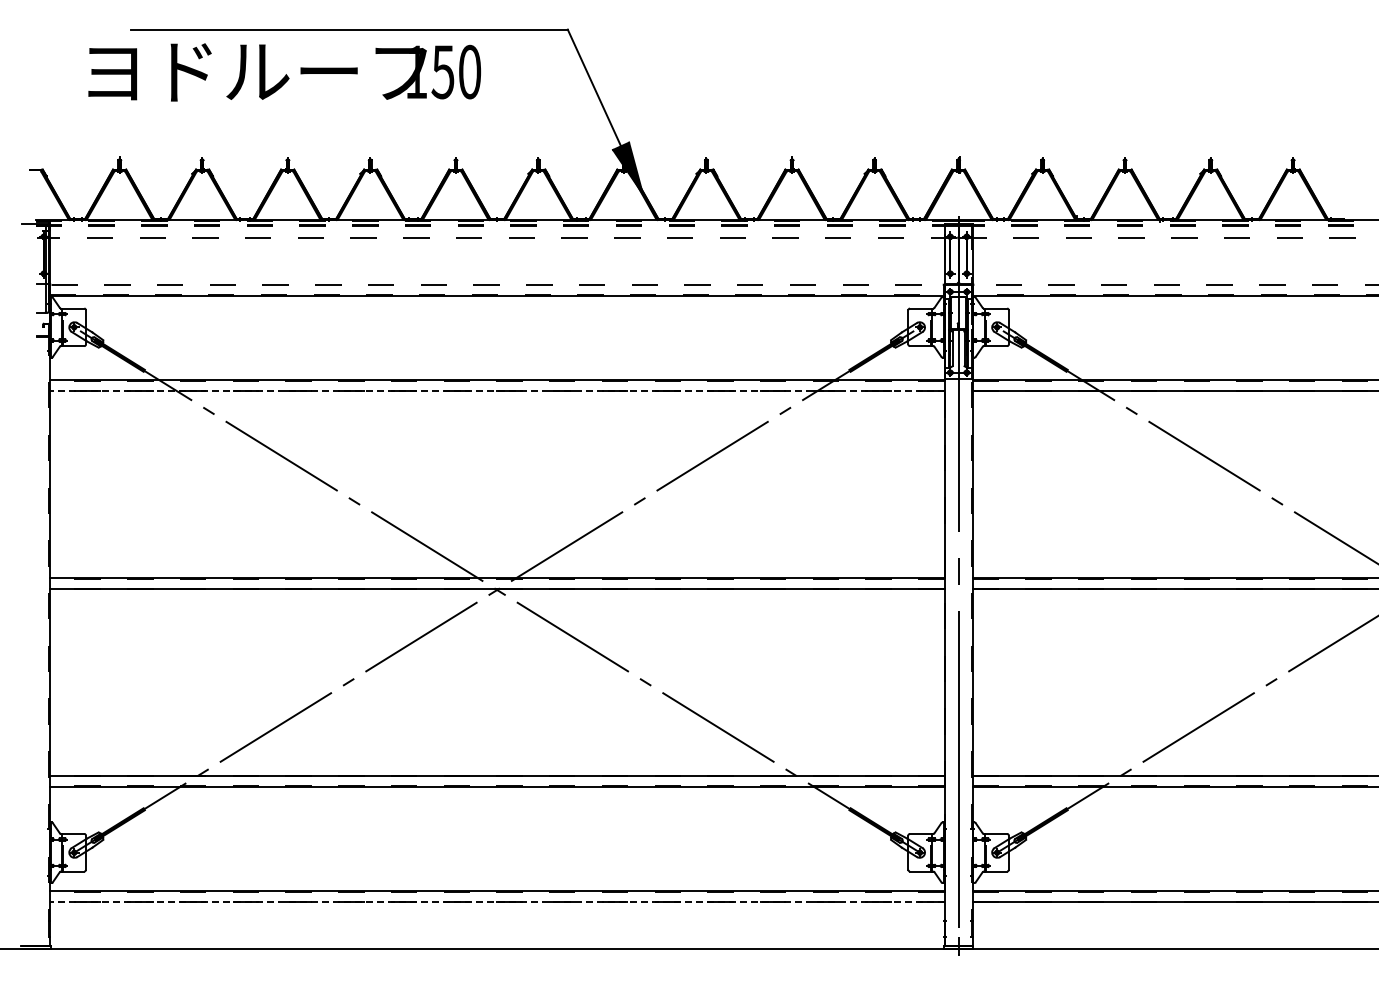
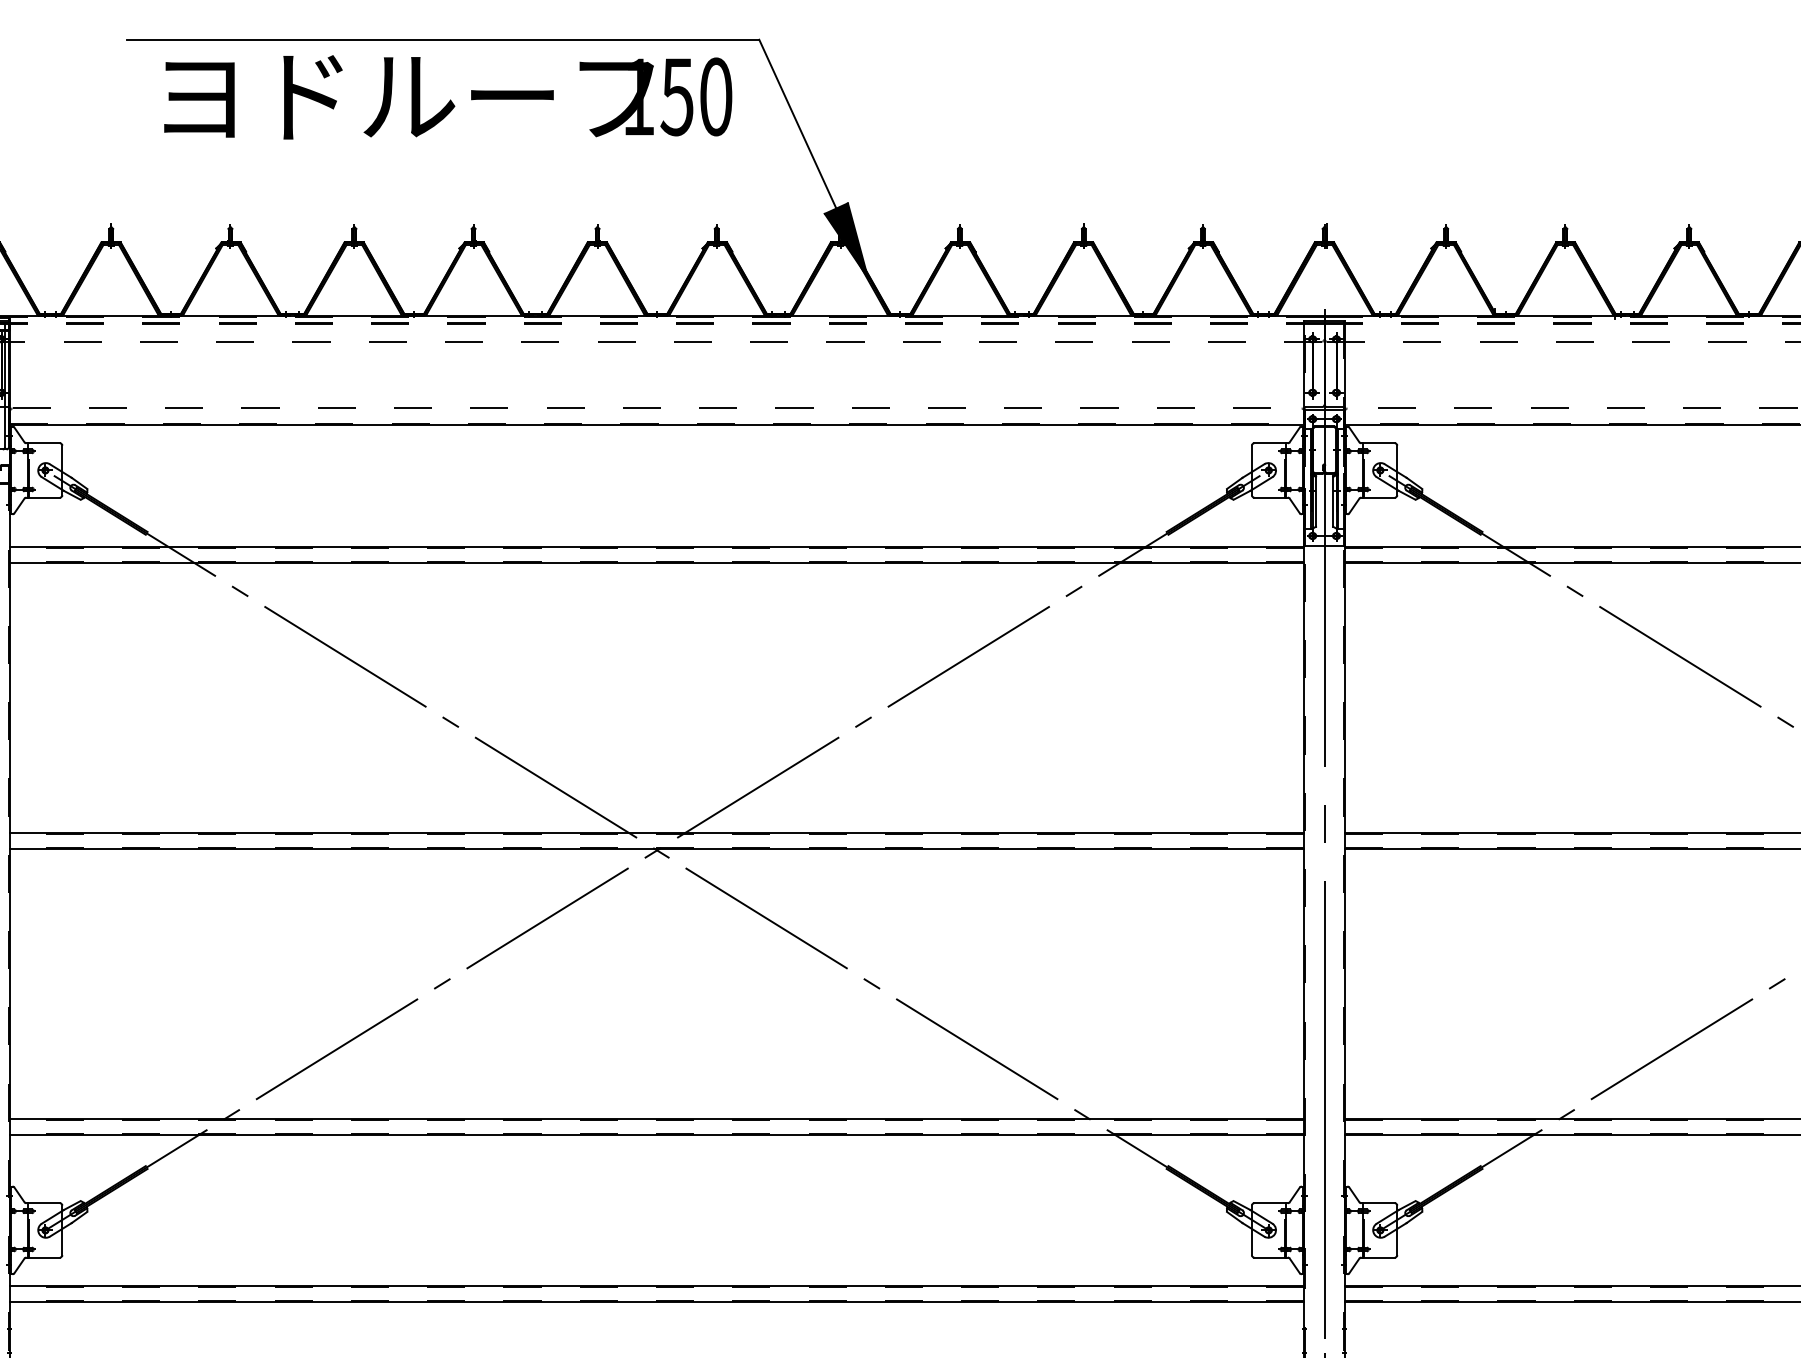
text: (284, 72) -> (447, 97), moved
line: (496, 391) -> (656, 563), dashed -> solid
line: (496, 902) -> (656, 1302), dashed -> solid

